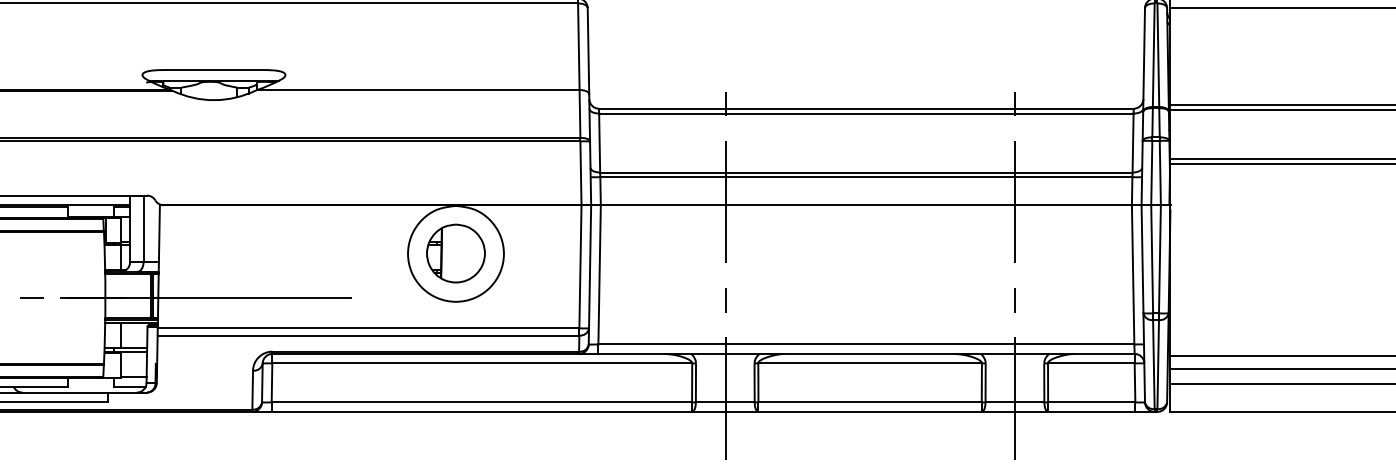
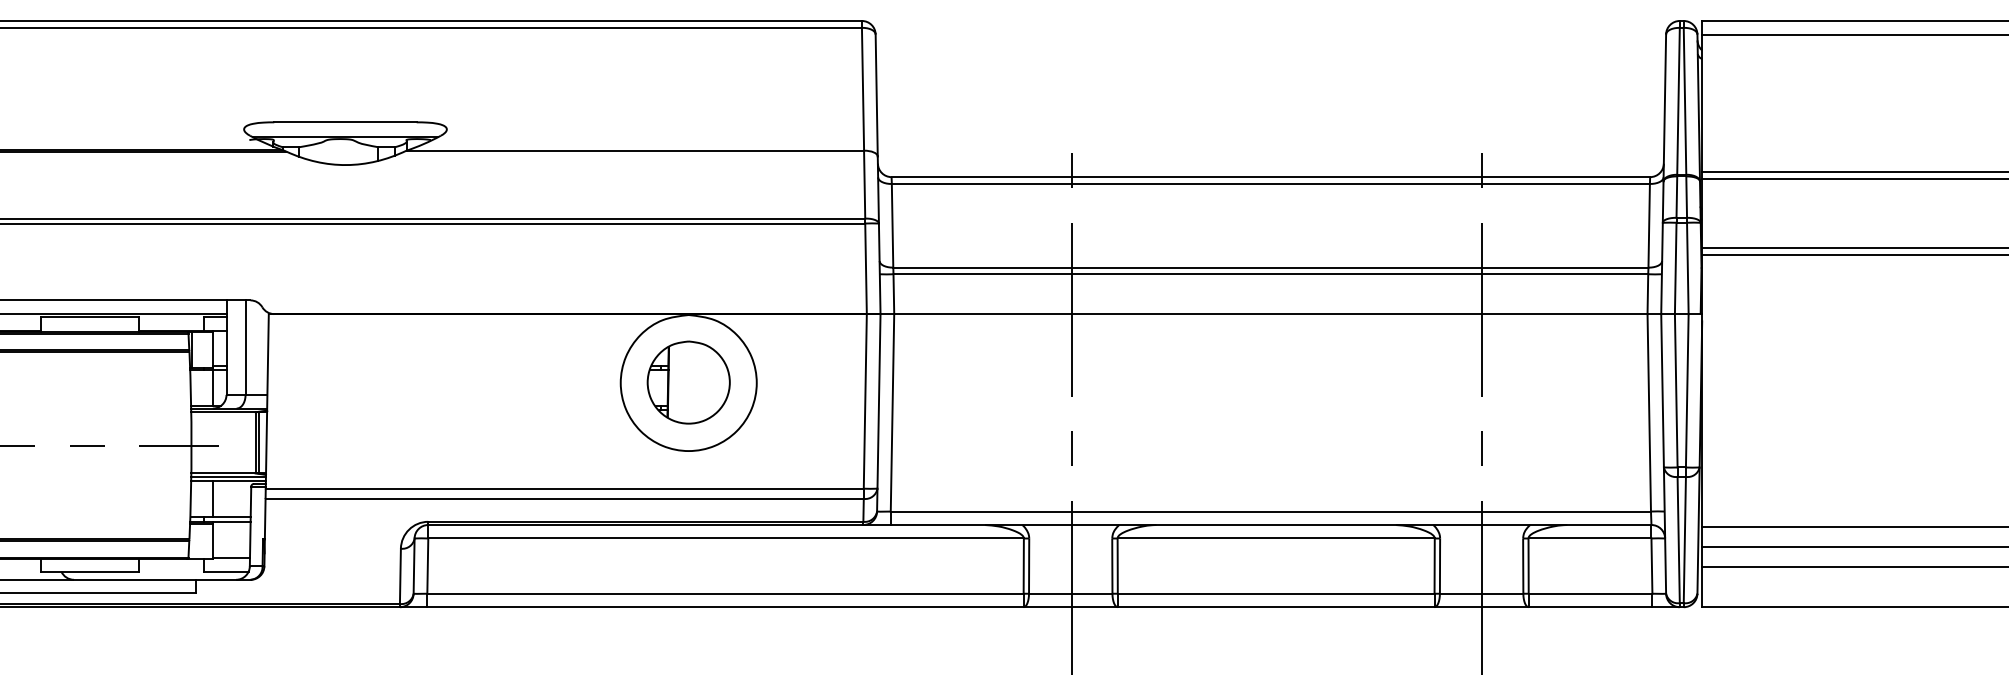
line: (205, 297) -> (333, 445), removed

